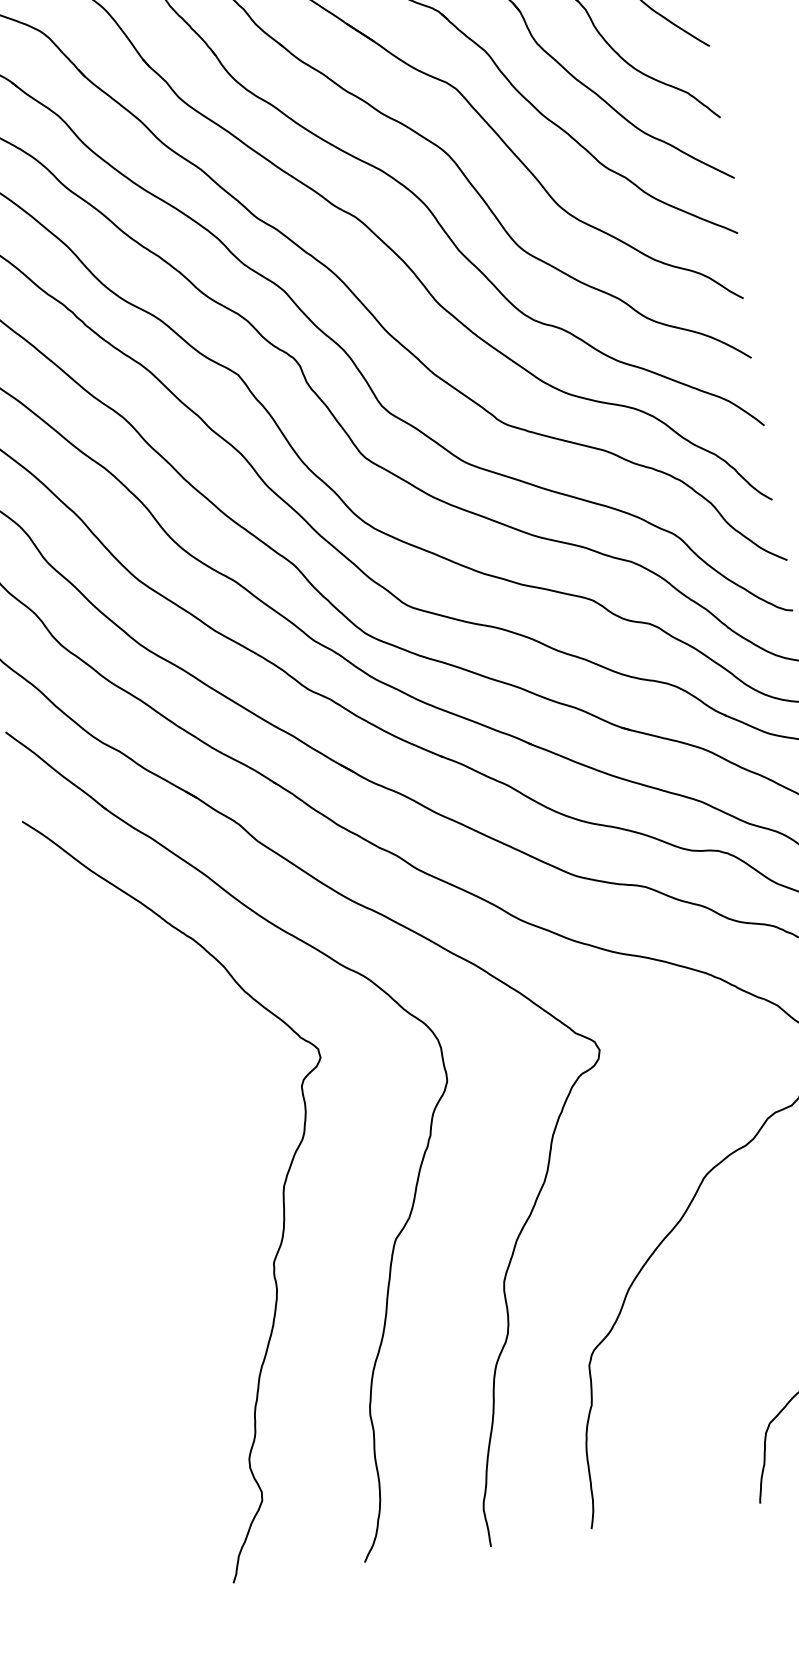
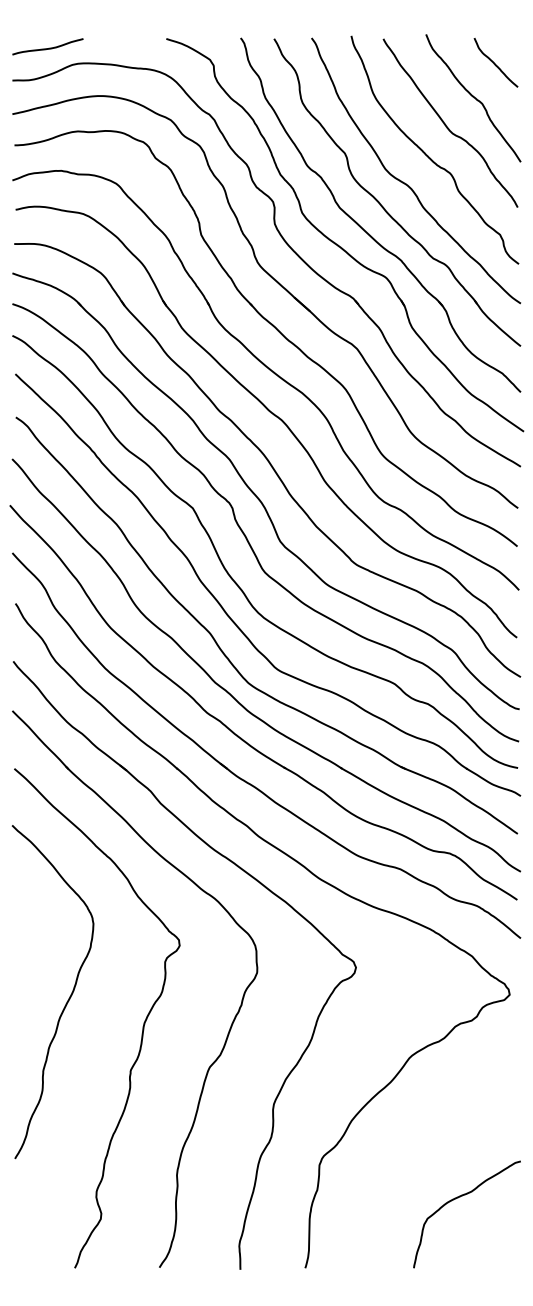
curve: (159, 1169) -> (67, 1000), added

